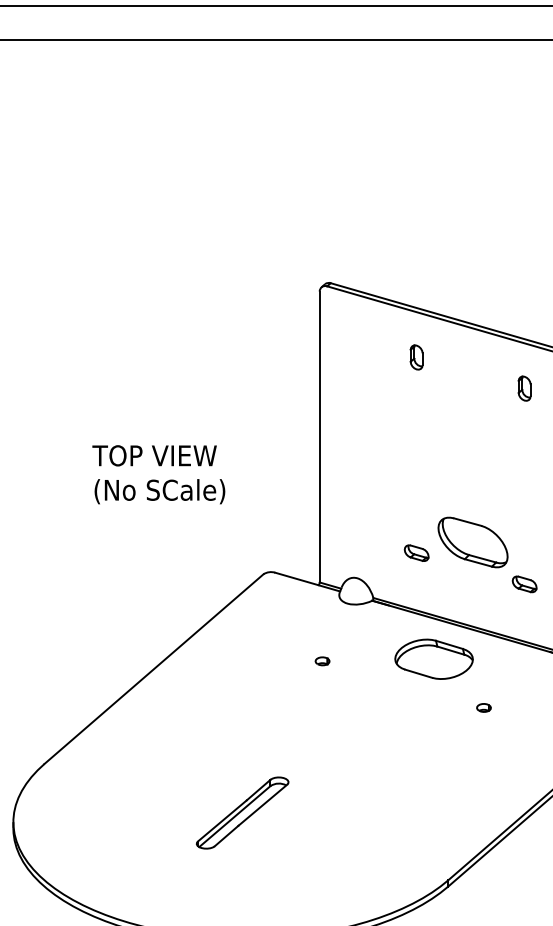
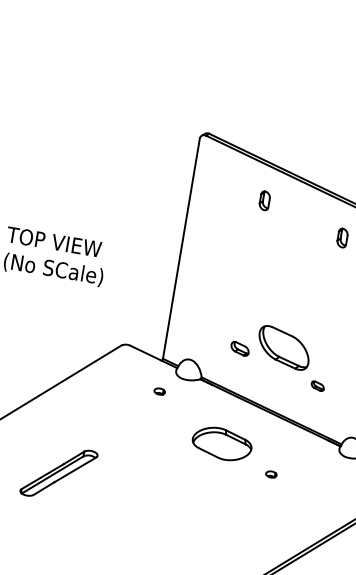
part: (524, 584) -> (317, 386), size x0.7
part: (433, 658) -> (221, 443), moved
part: (322, 661) -> (159, 391), moved
part: (242, 812) -> (58, 472), moved

